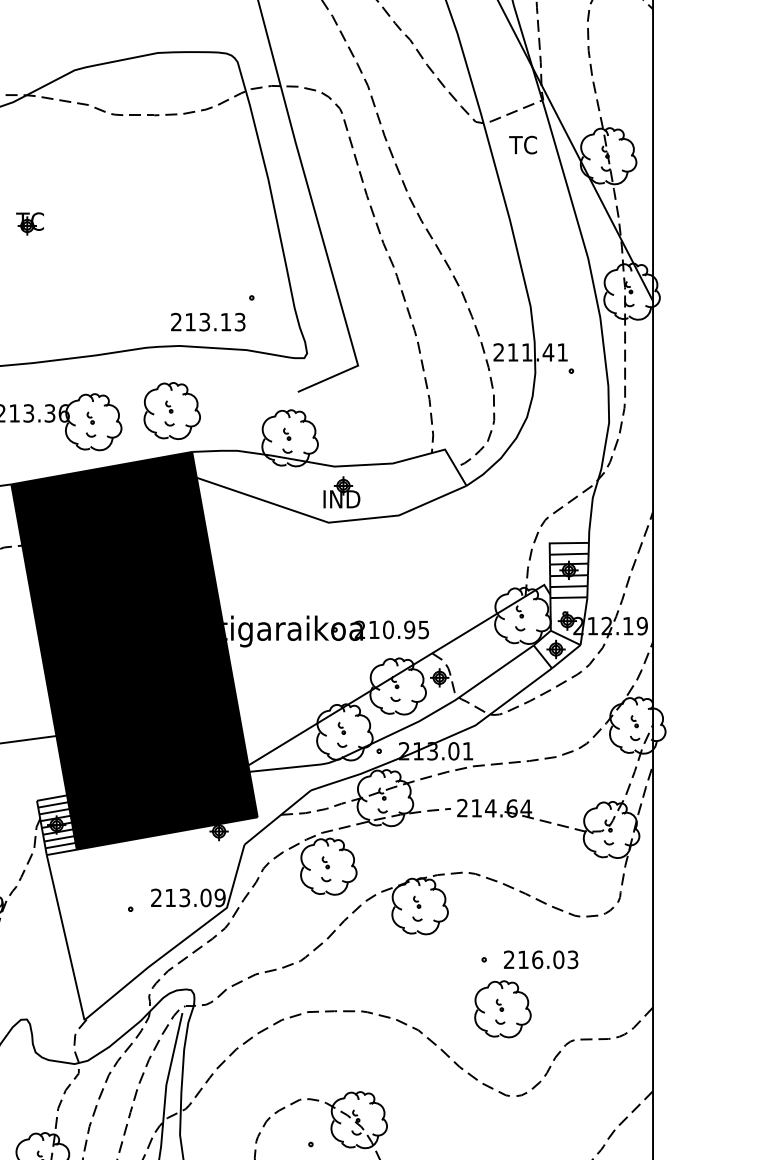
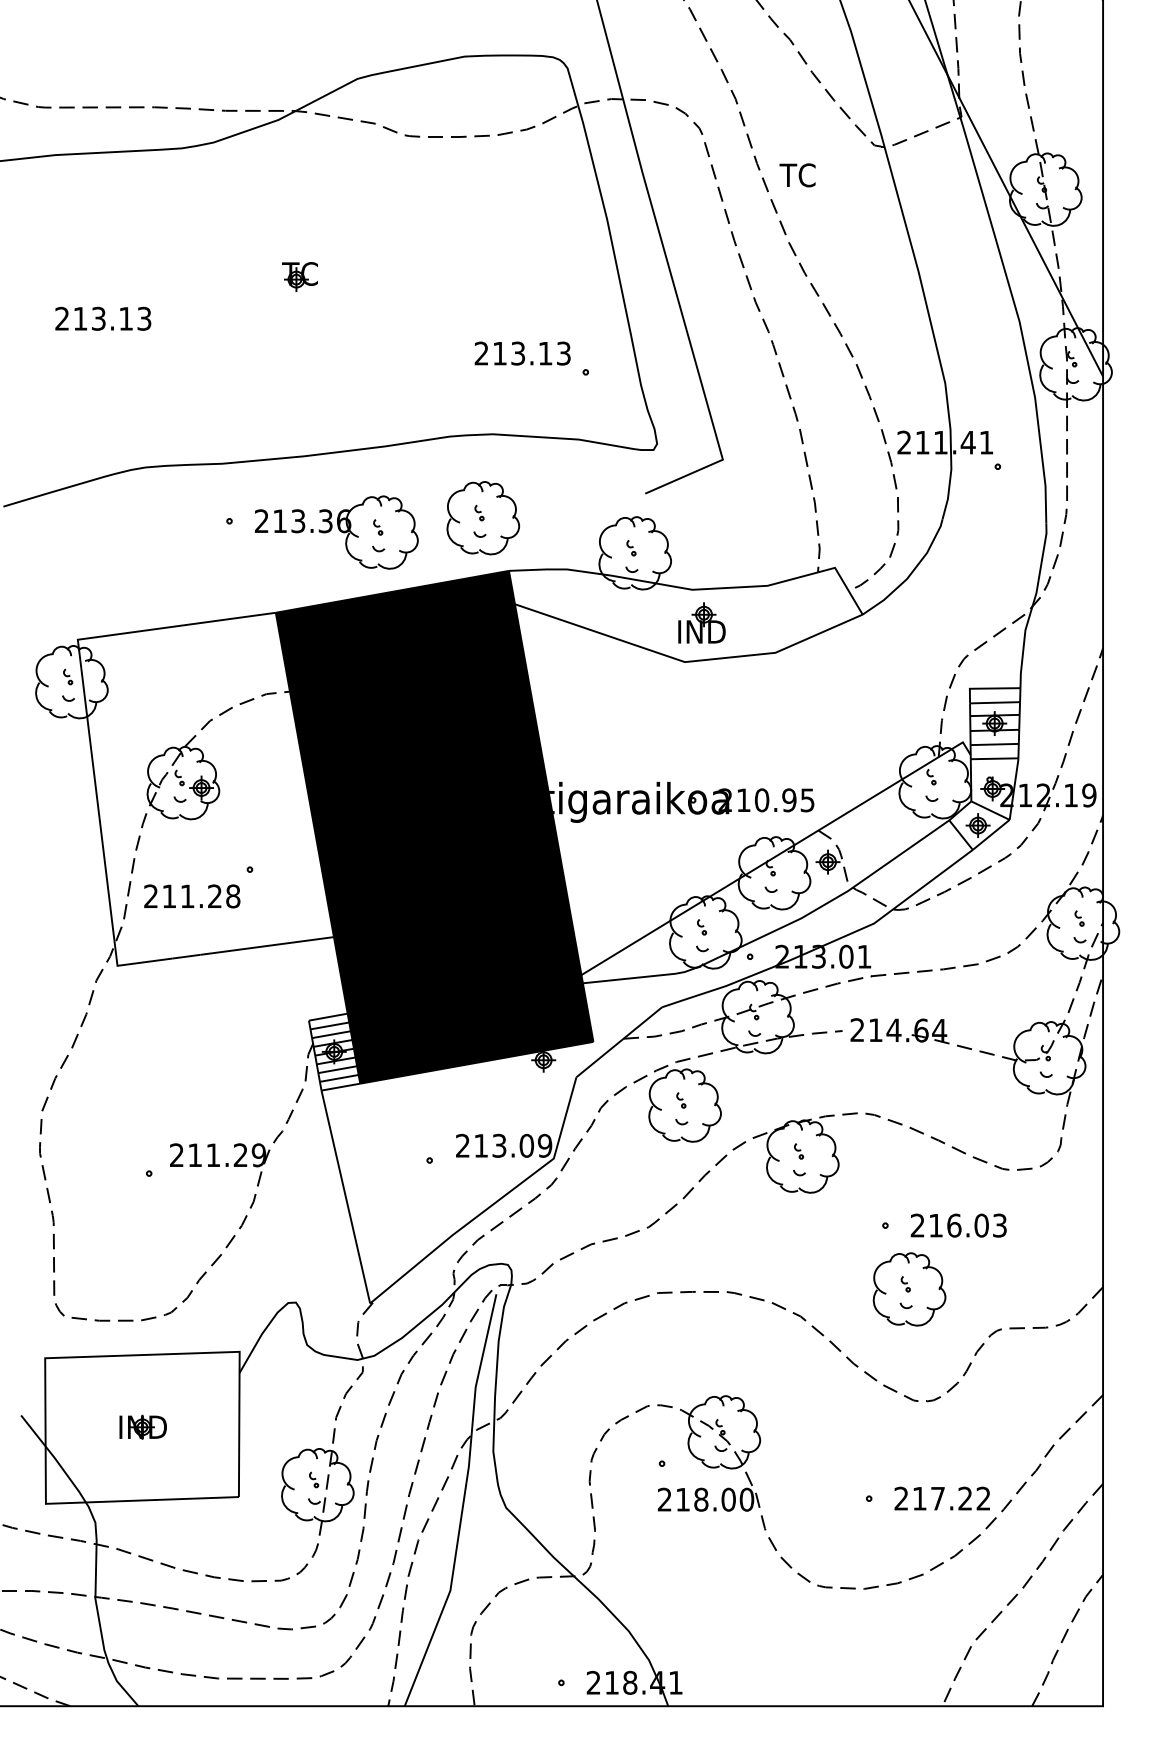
text: (523, 145) -> (797, 175), moved
text: (208, 322) -> (522, 353), moved

